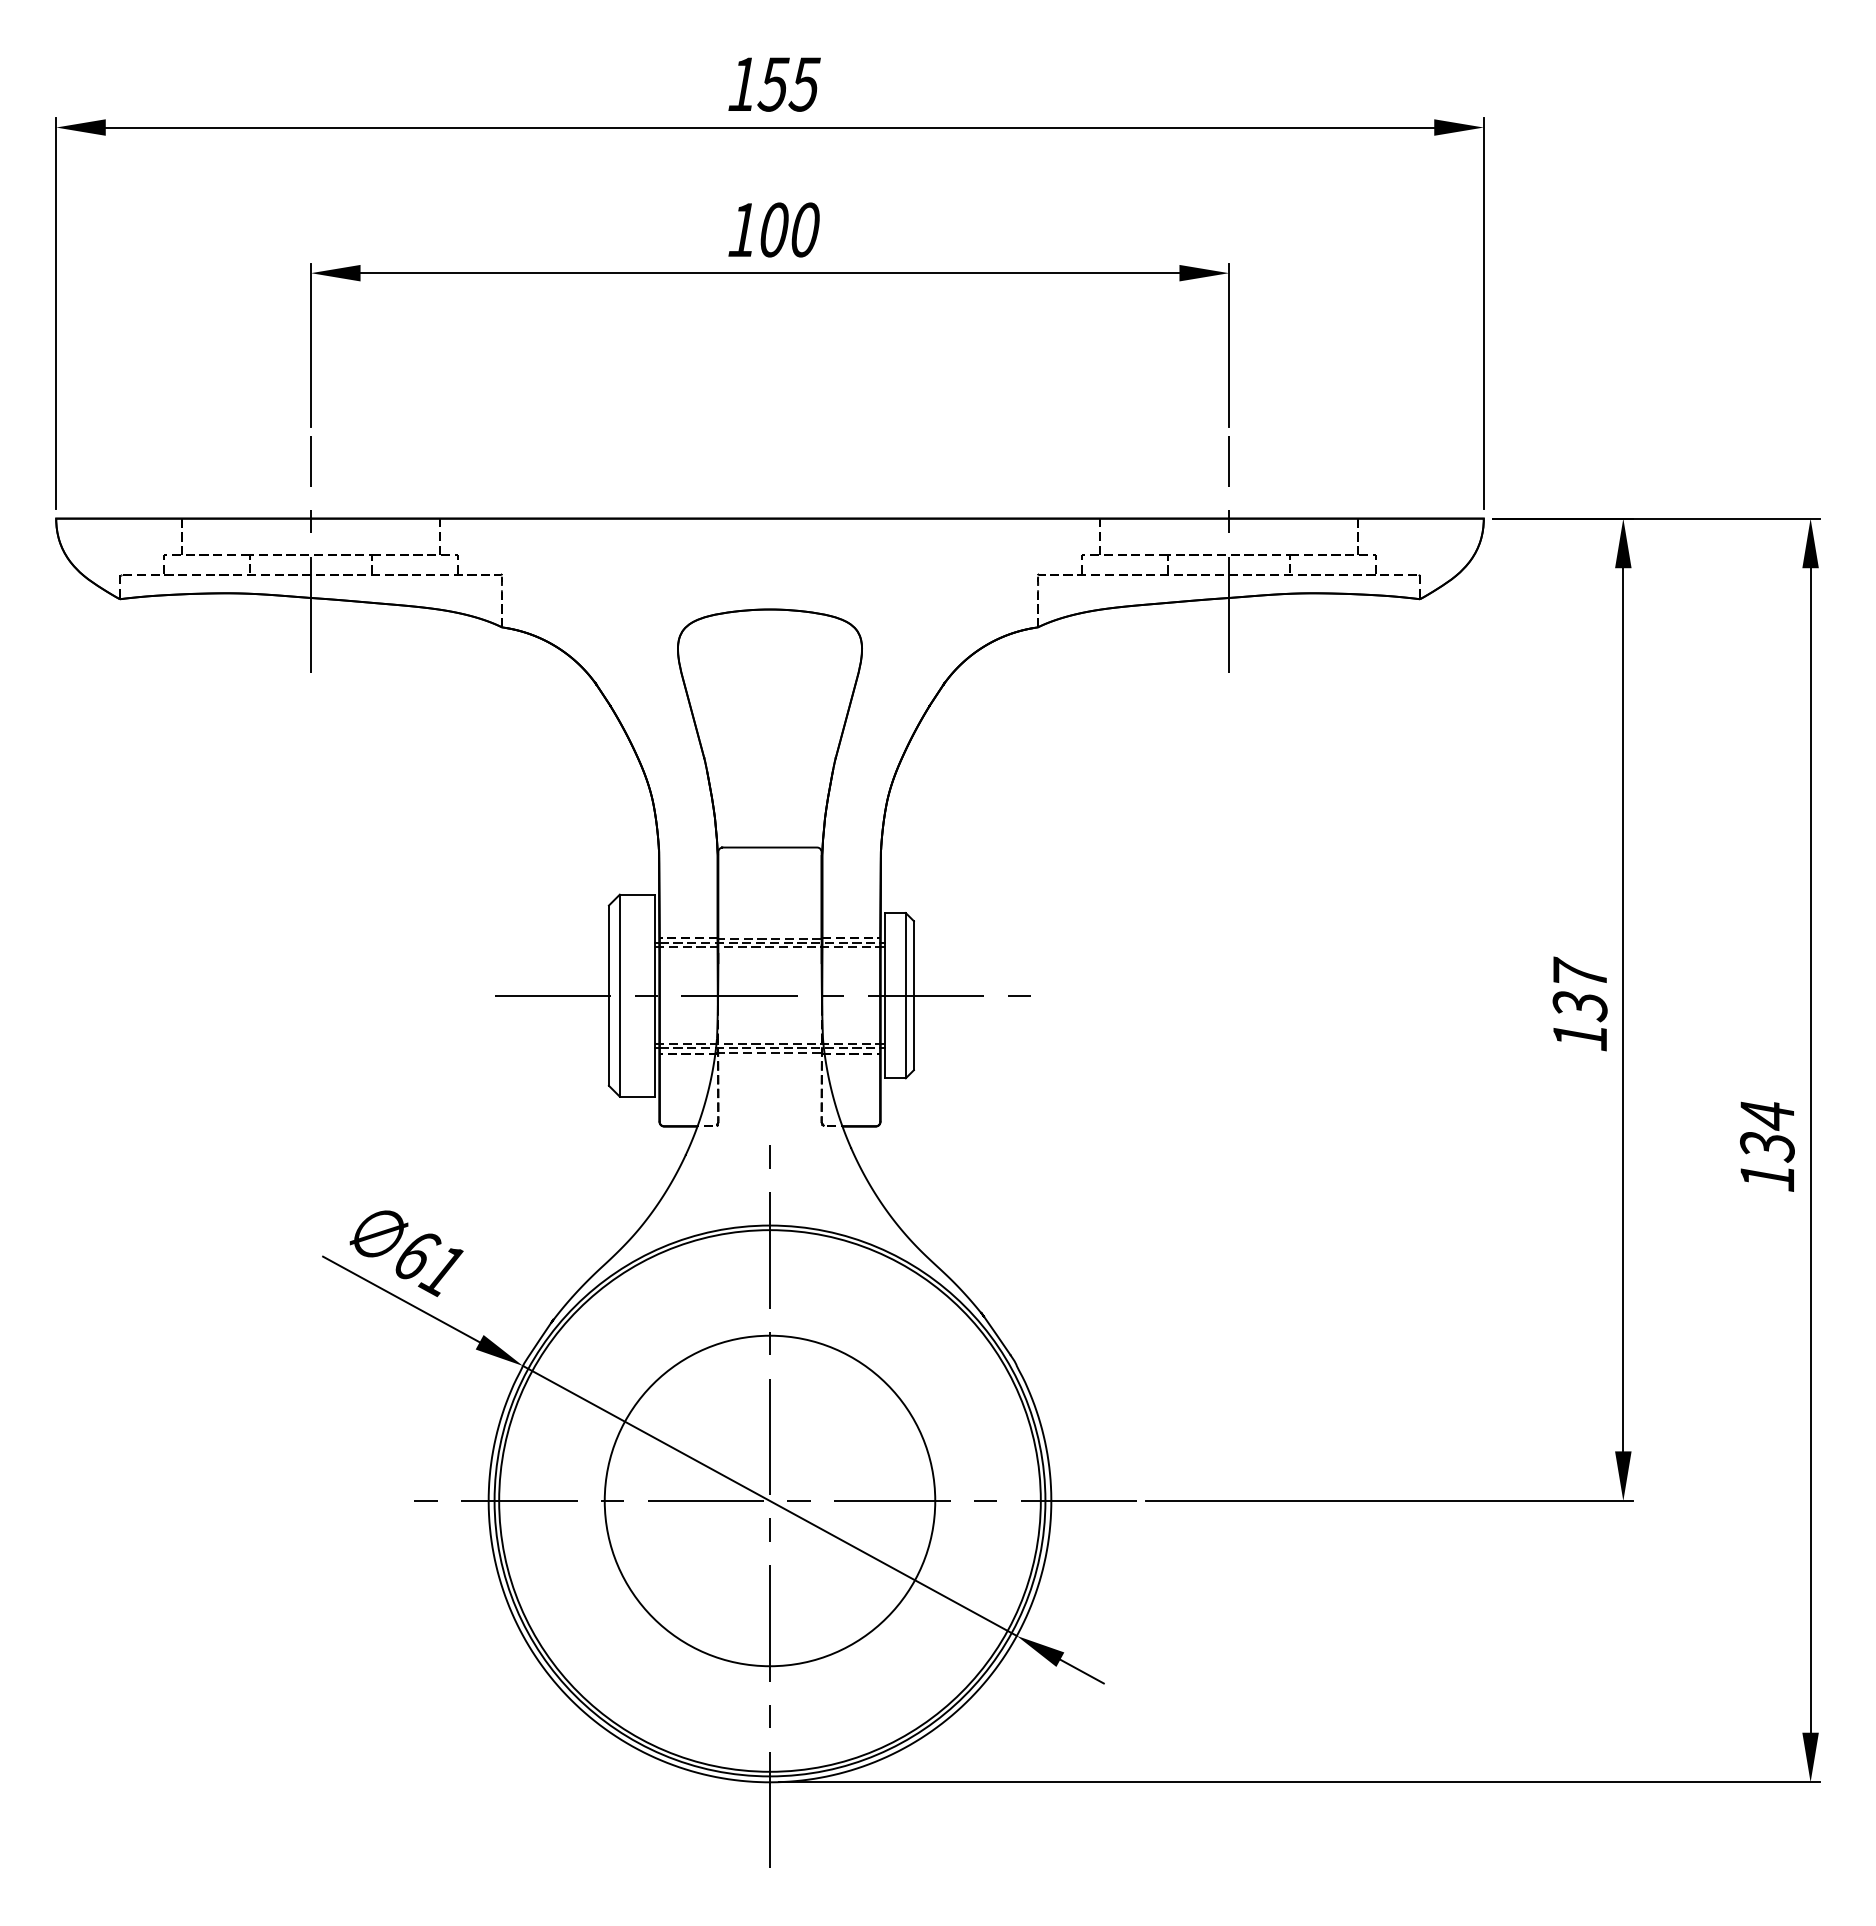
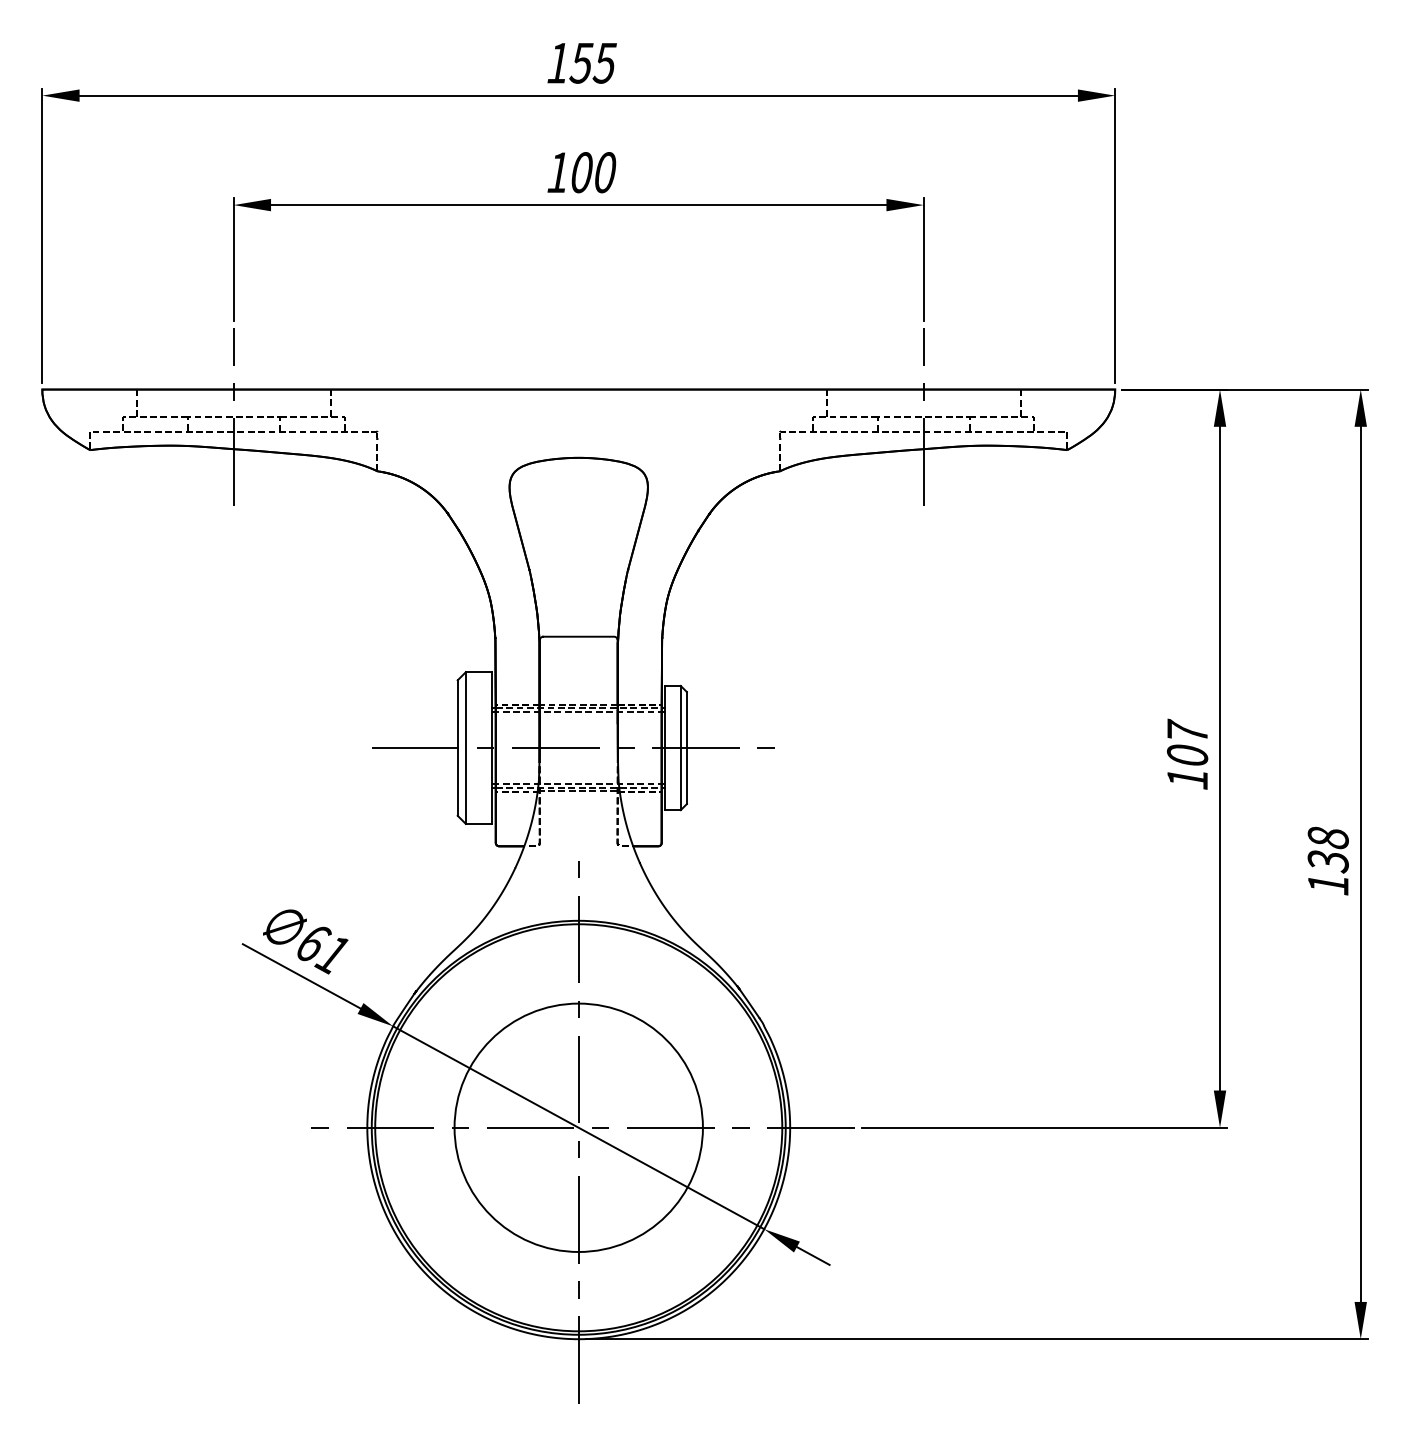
text: (1579, 1006) -> (1187, 756), 137 -> 107
text: (1767, 1115) -> (1328, 838), 134 -> 138

